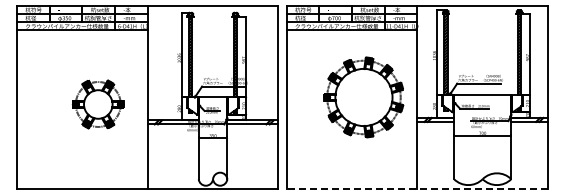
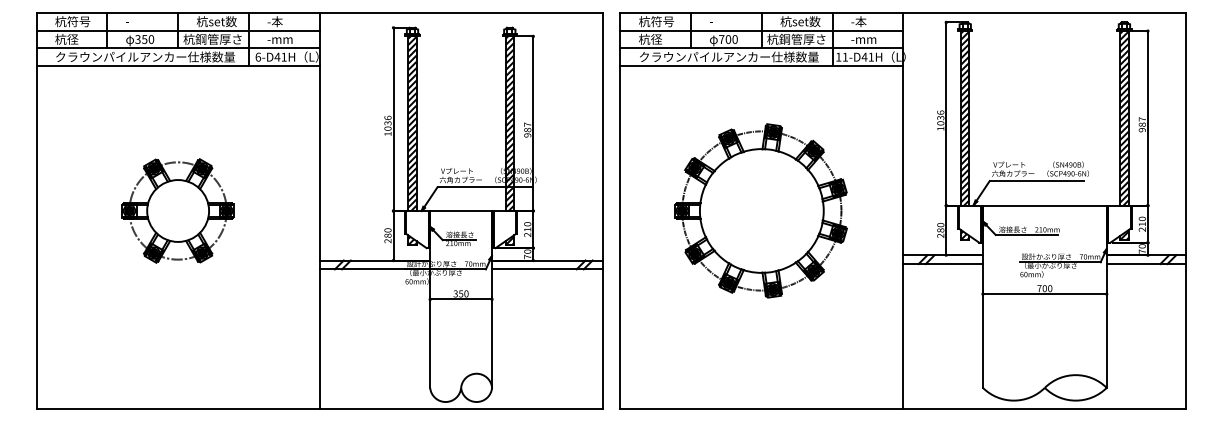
part: (363, 97) -> (760, 211), moved
part: (97, 104) -> (176, 211), moved
line: (417, 189) -> (903, 410), dashed -> solid

